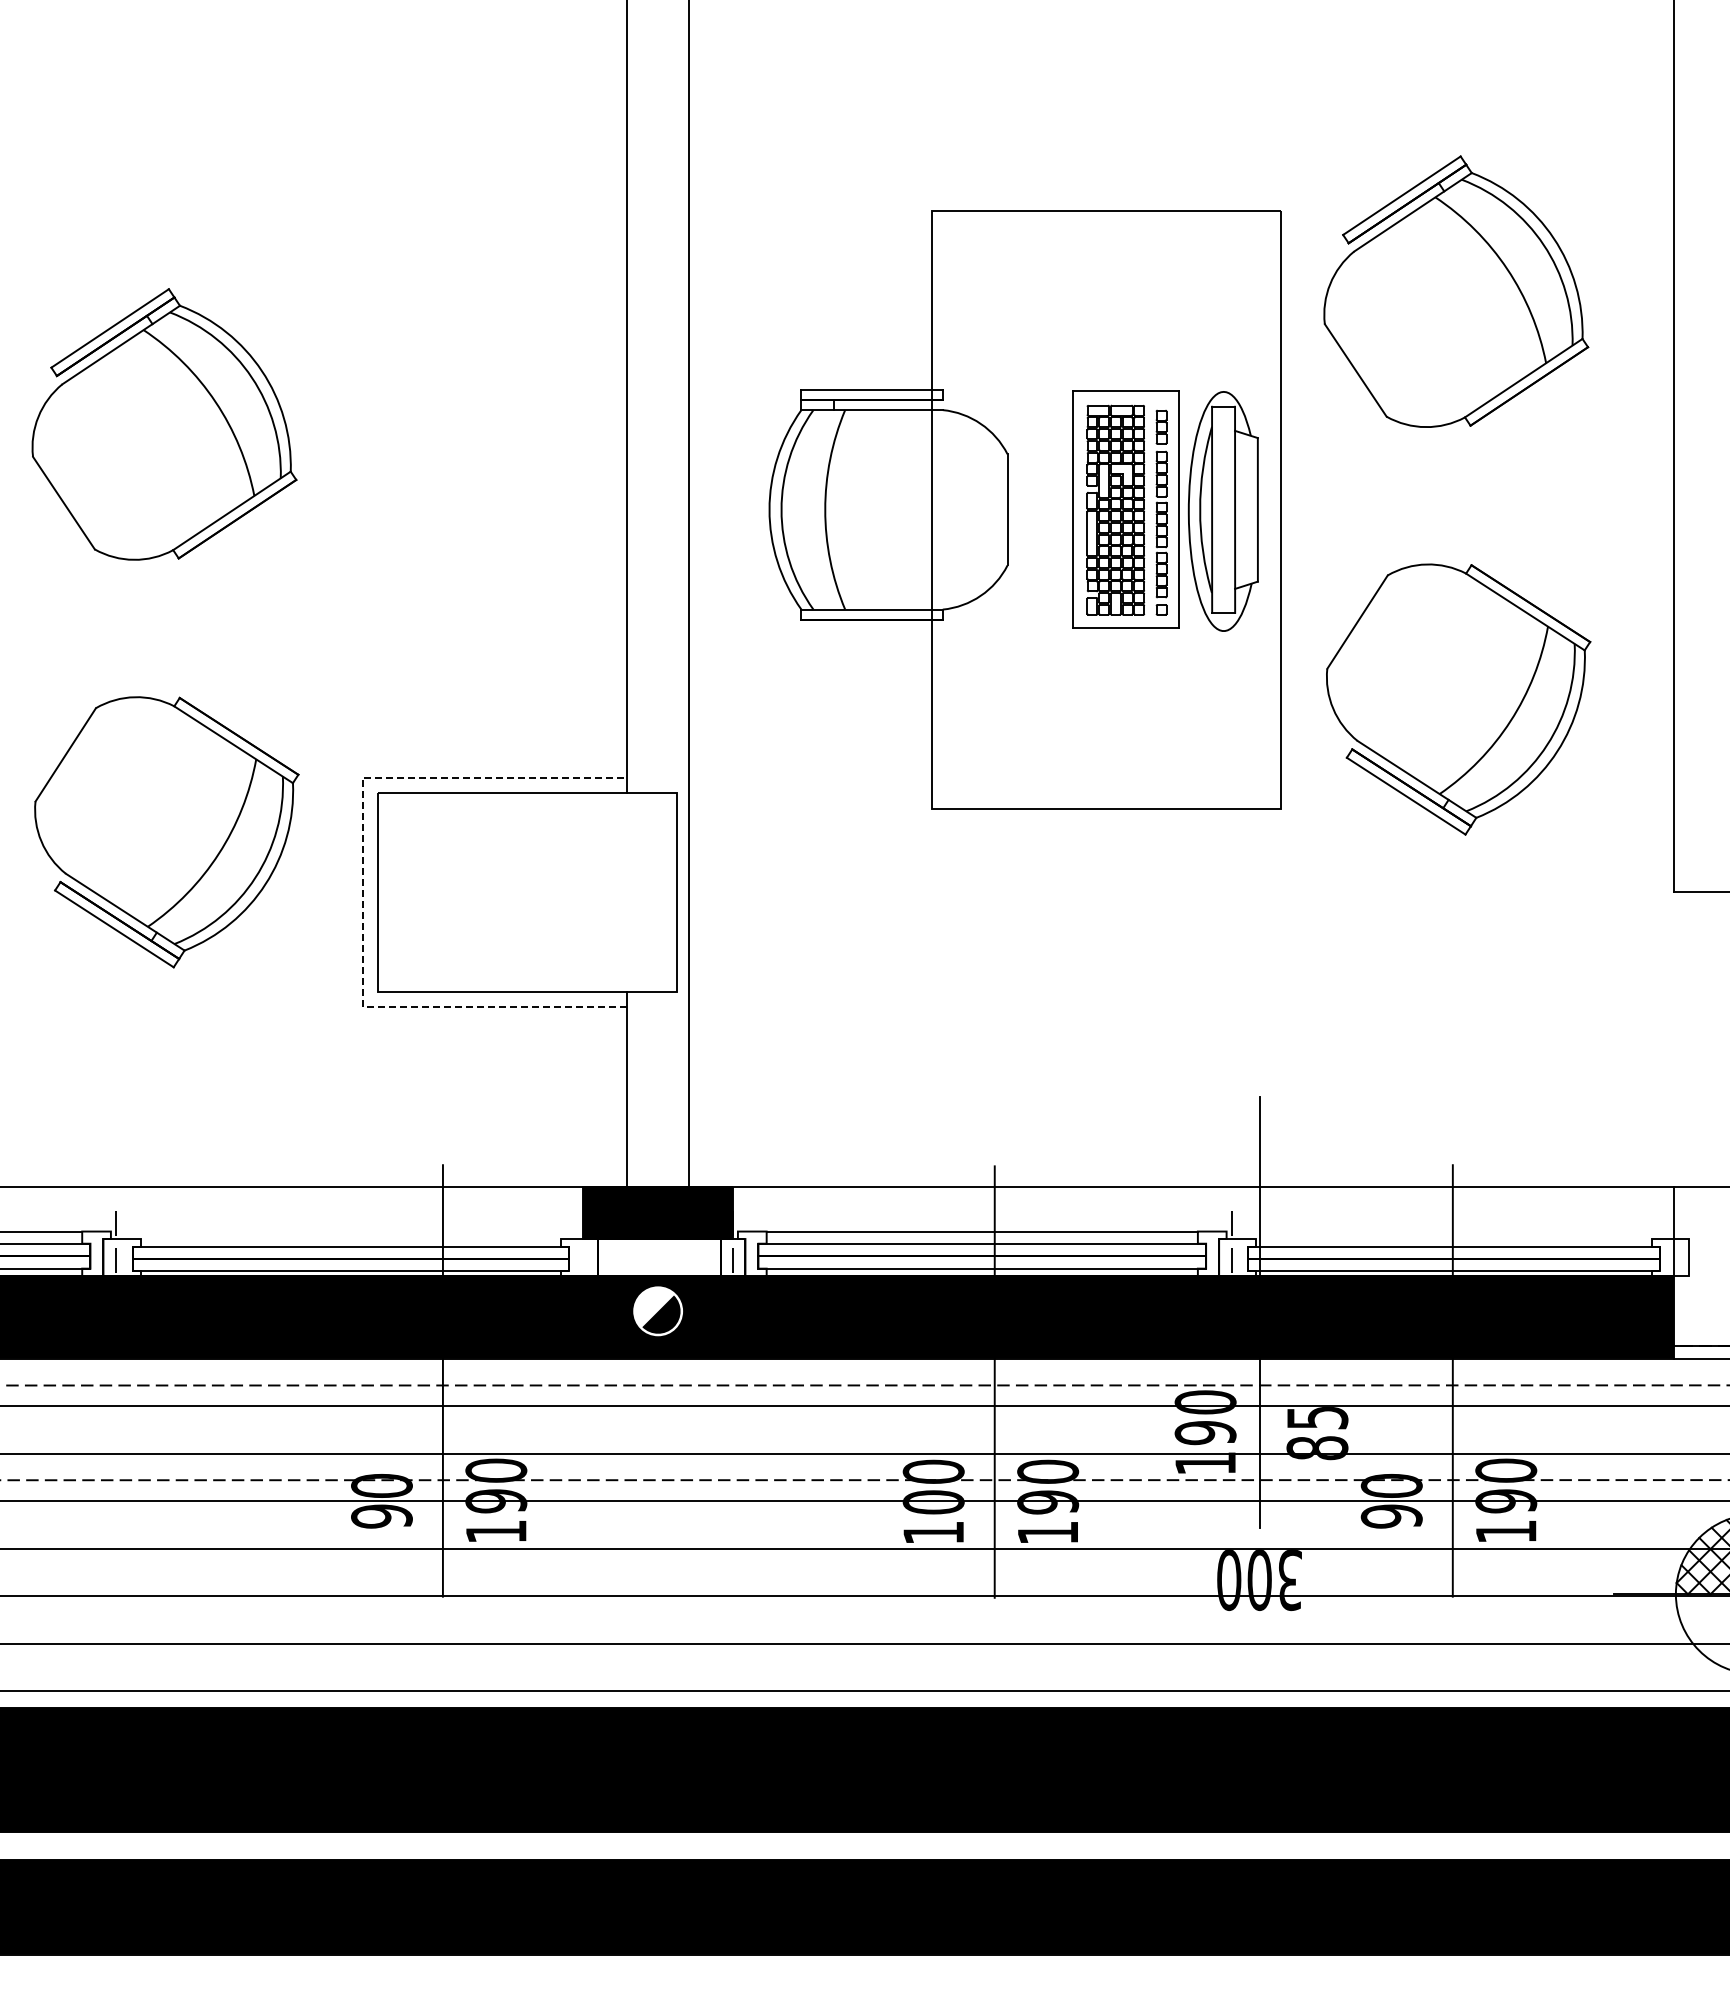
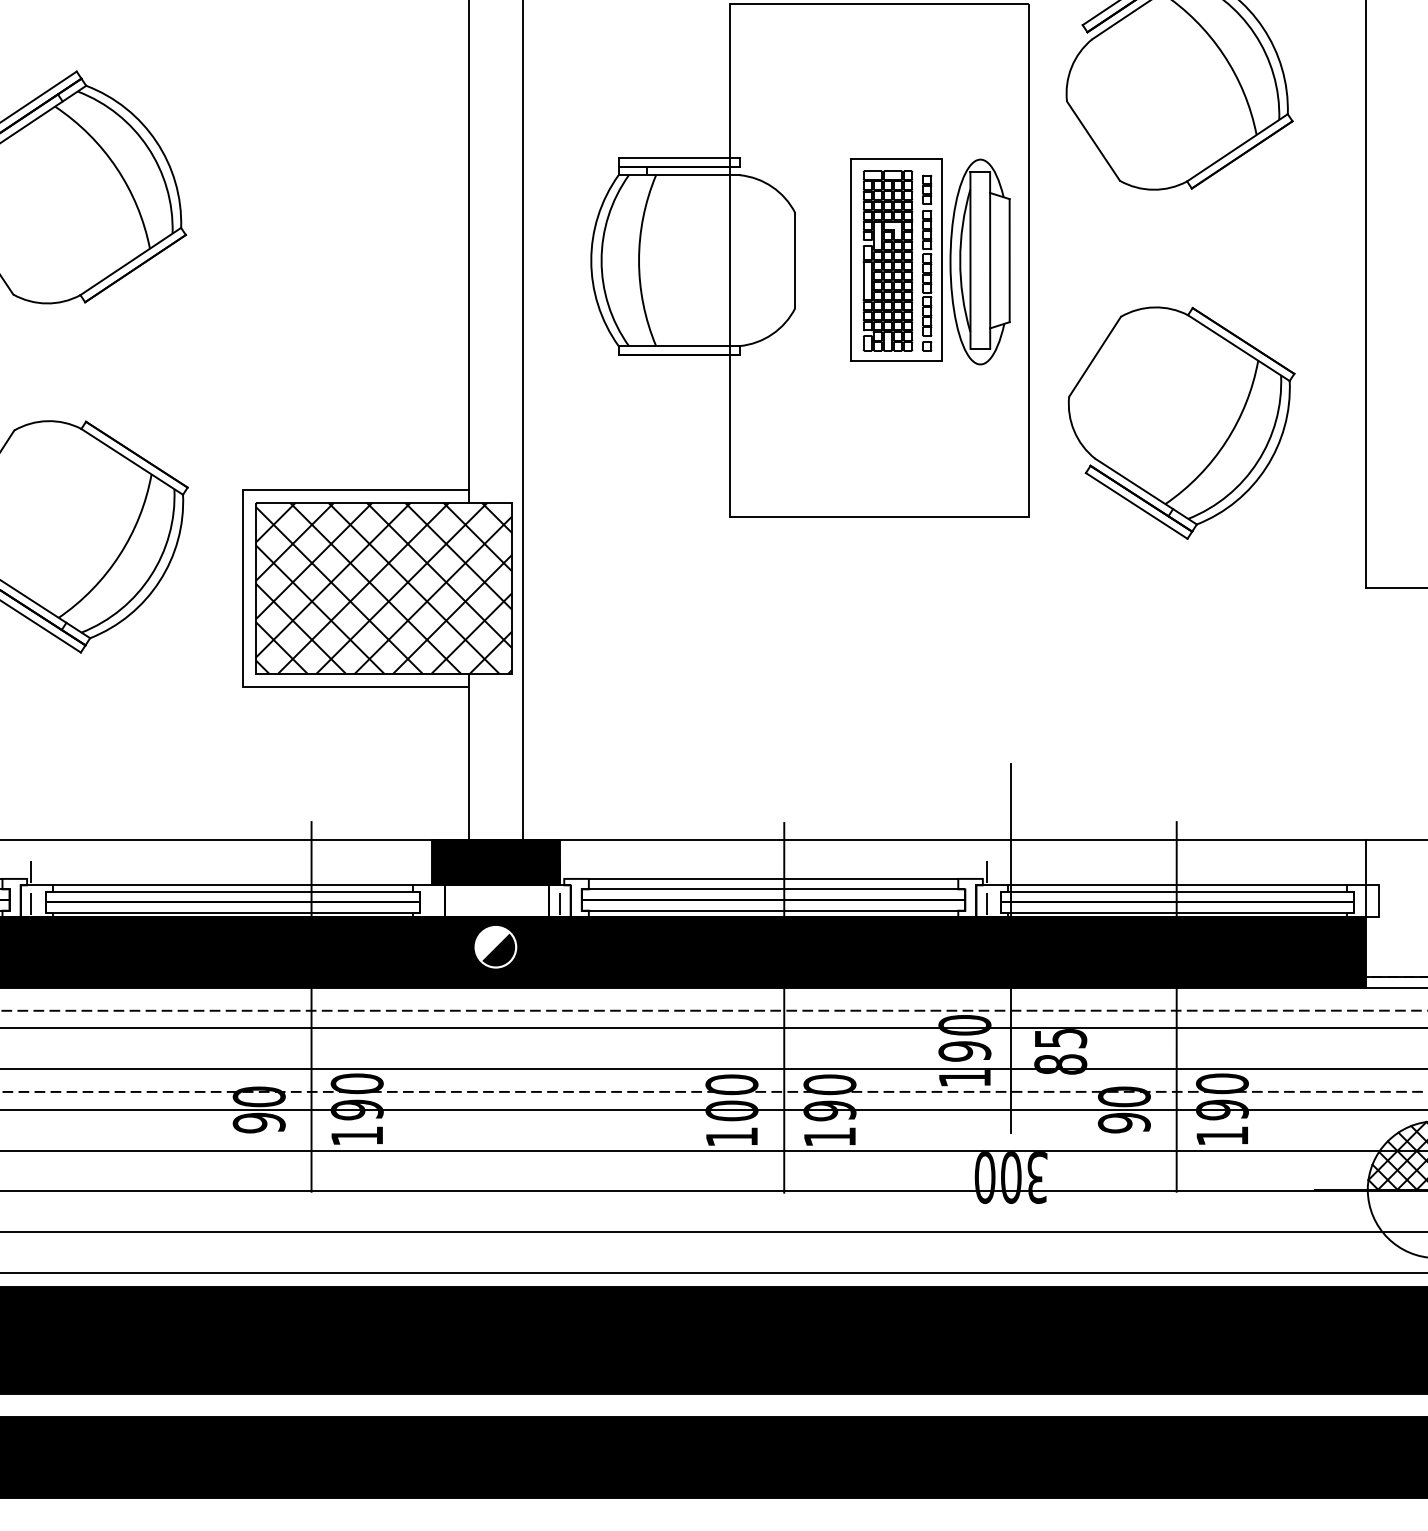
line: (362, 892) -> (242, 588), dashed -> solid
hatch: (526, 892) -> (383, 588), added
line: (350, 1239) -> (232, 885), added
line: (1453, 1239) -> (1177, 885), added

